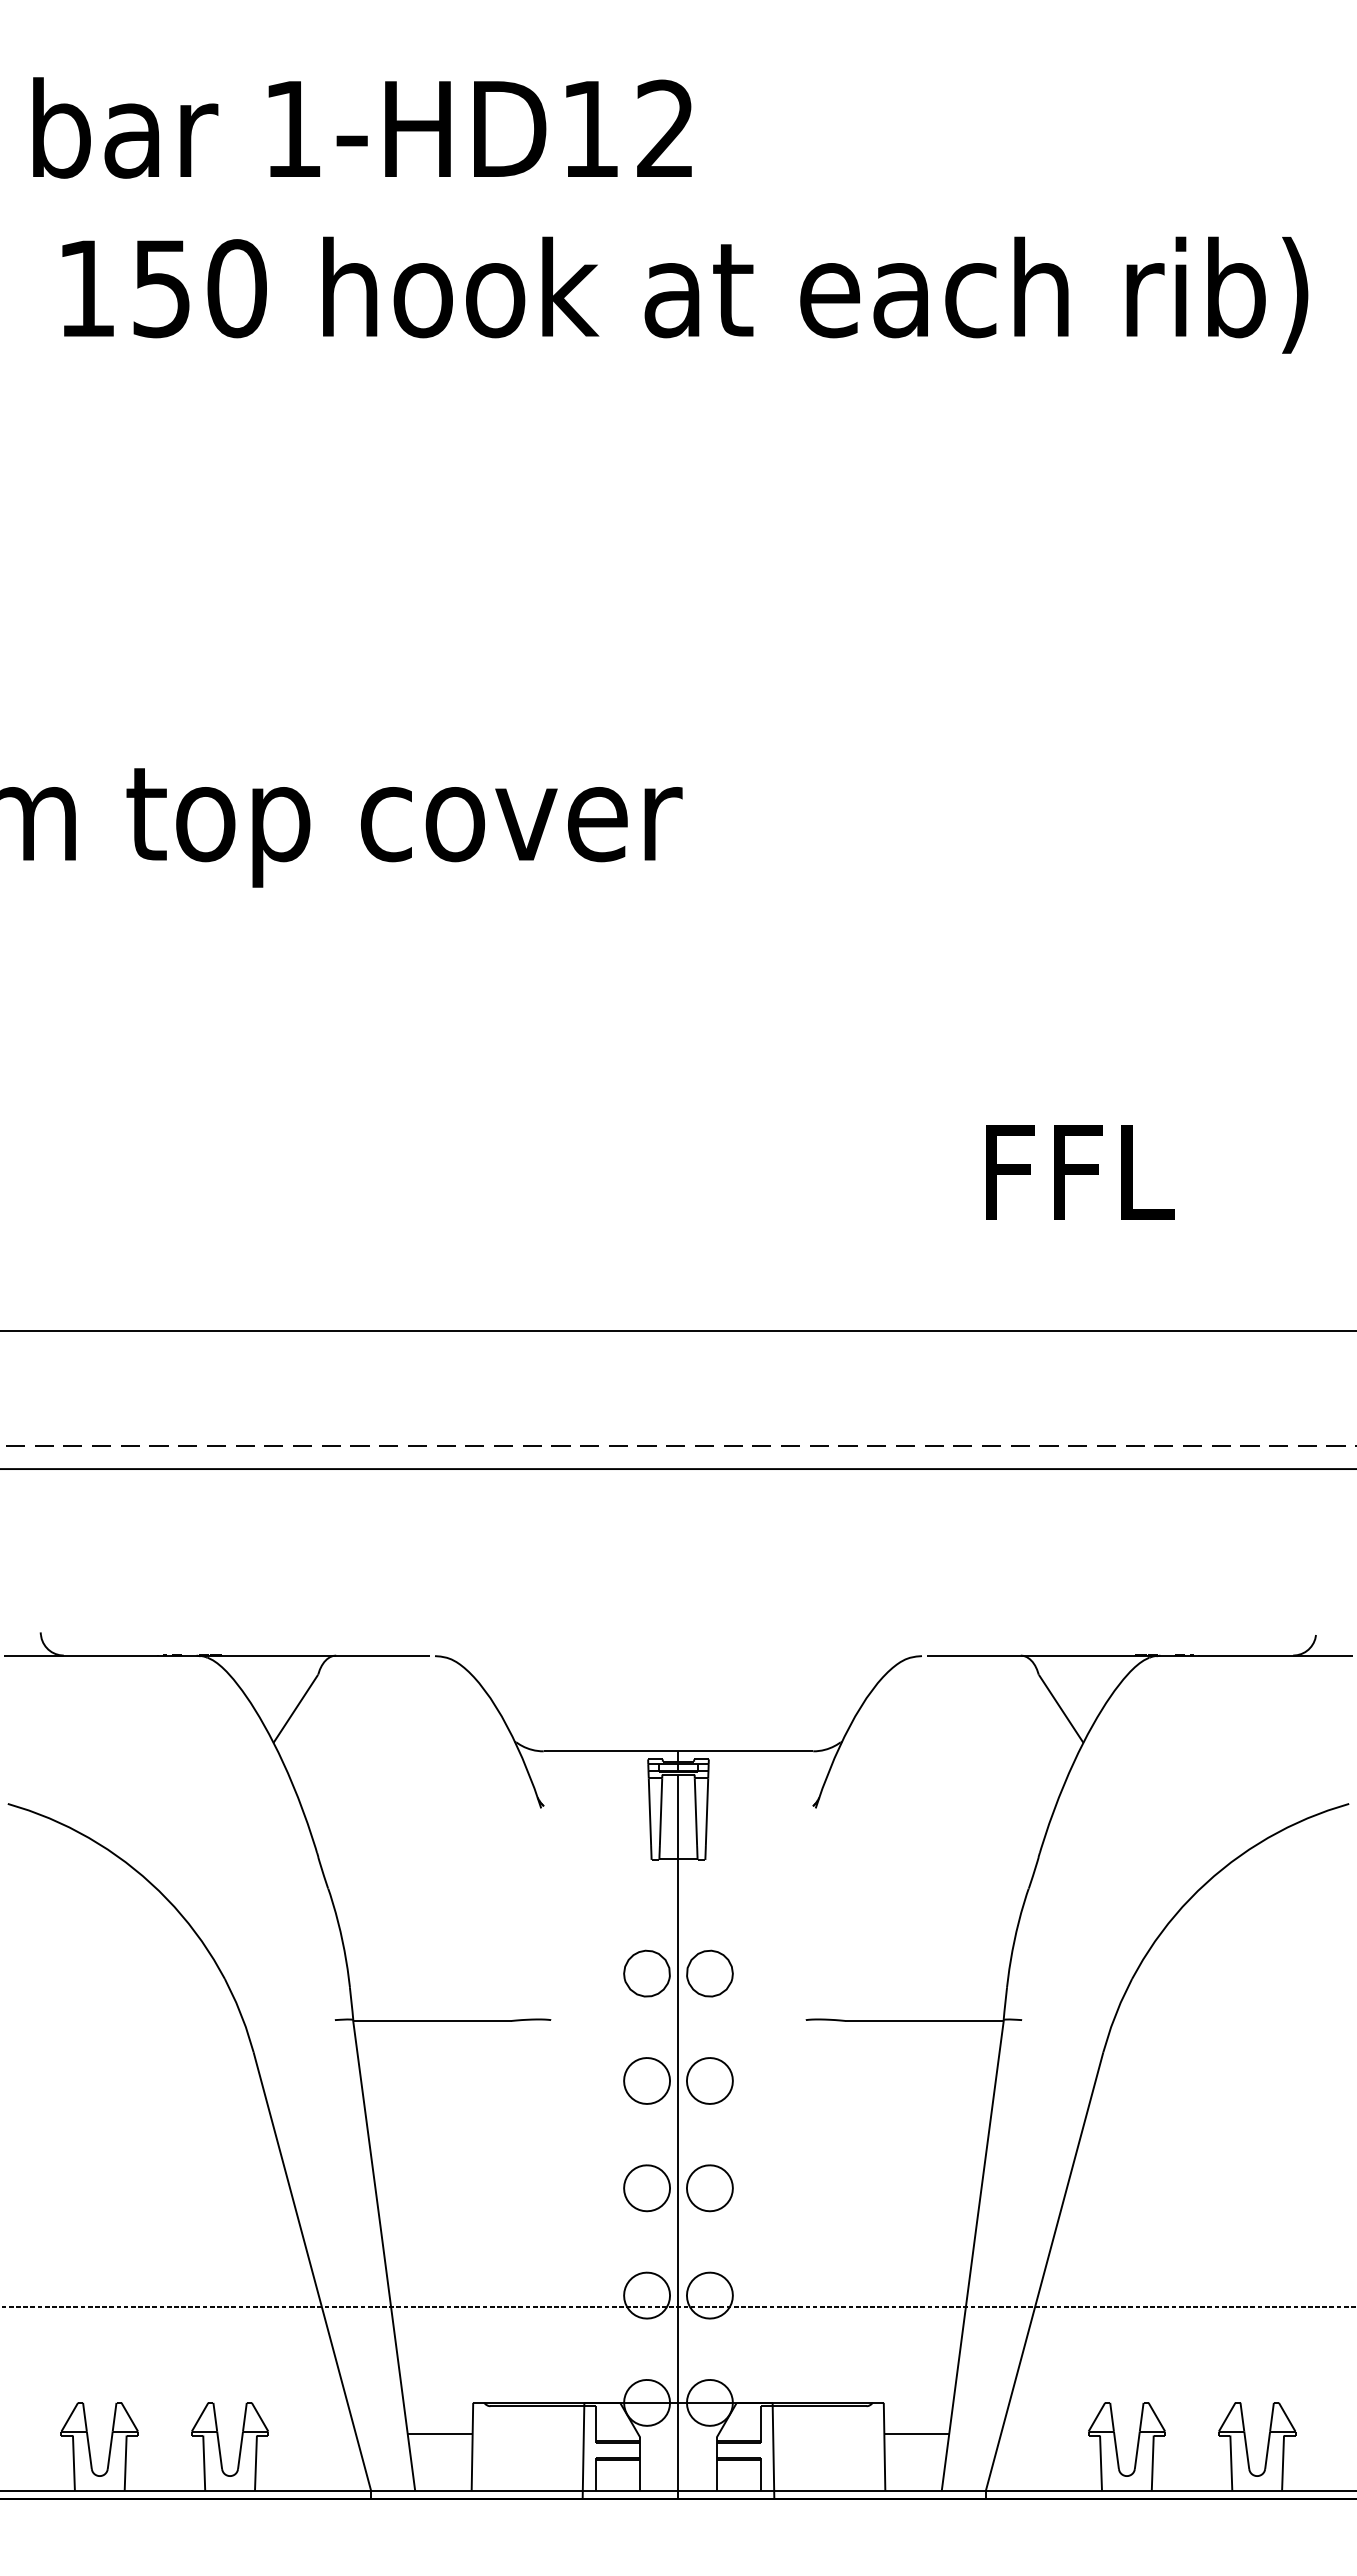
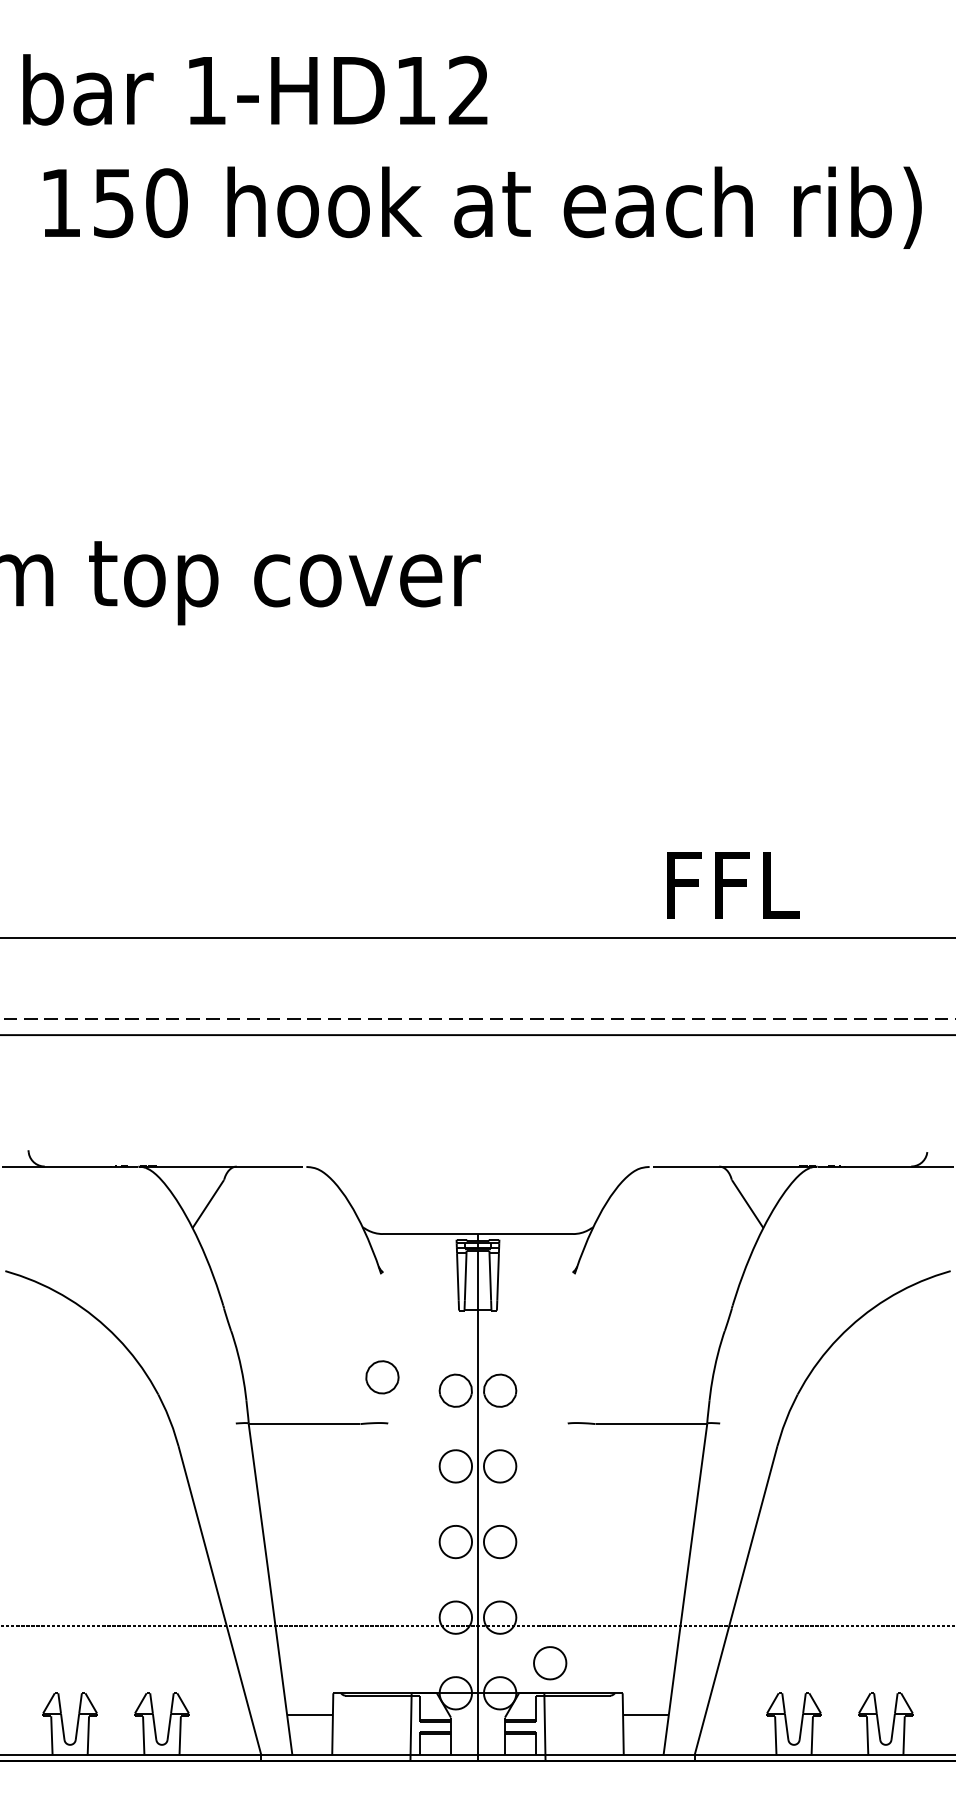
text: (1080, 1172) -> (733, 885), moved
part: (542, 1954) -> (382, 1377), added
part: (780, 2360) -> (549, 1663), added

